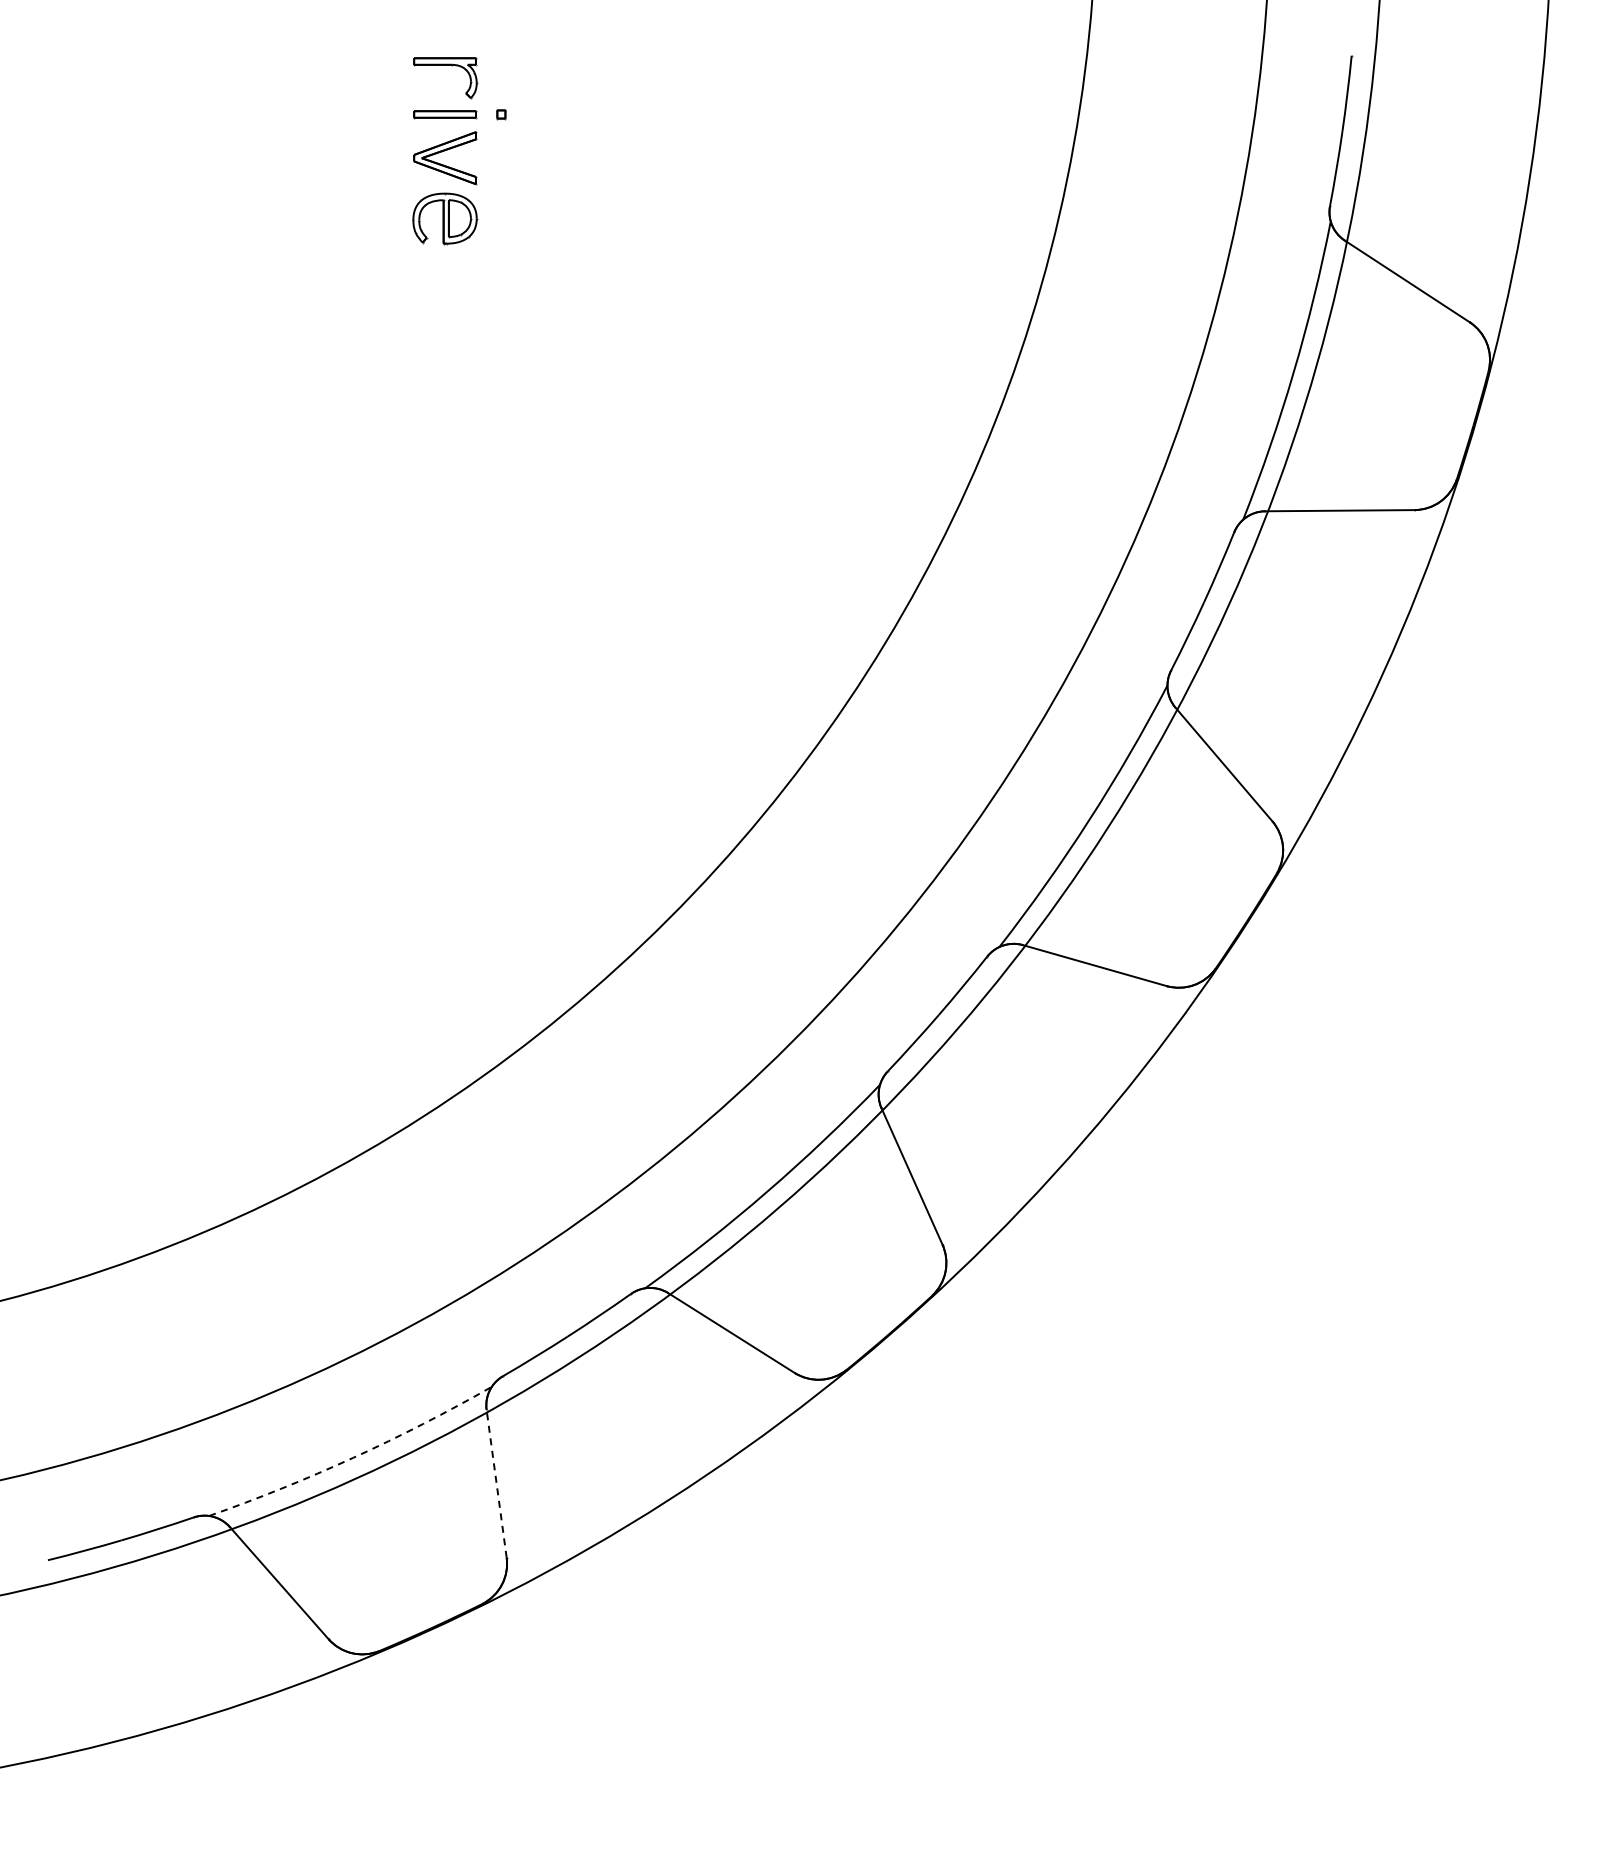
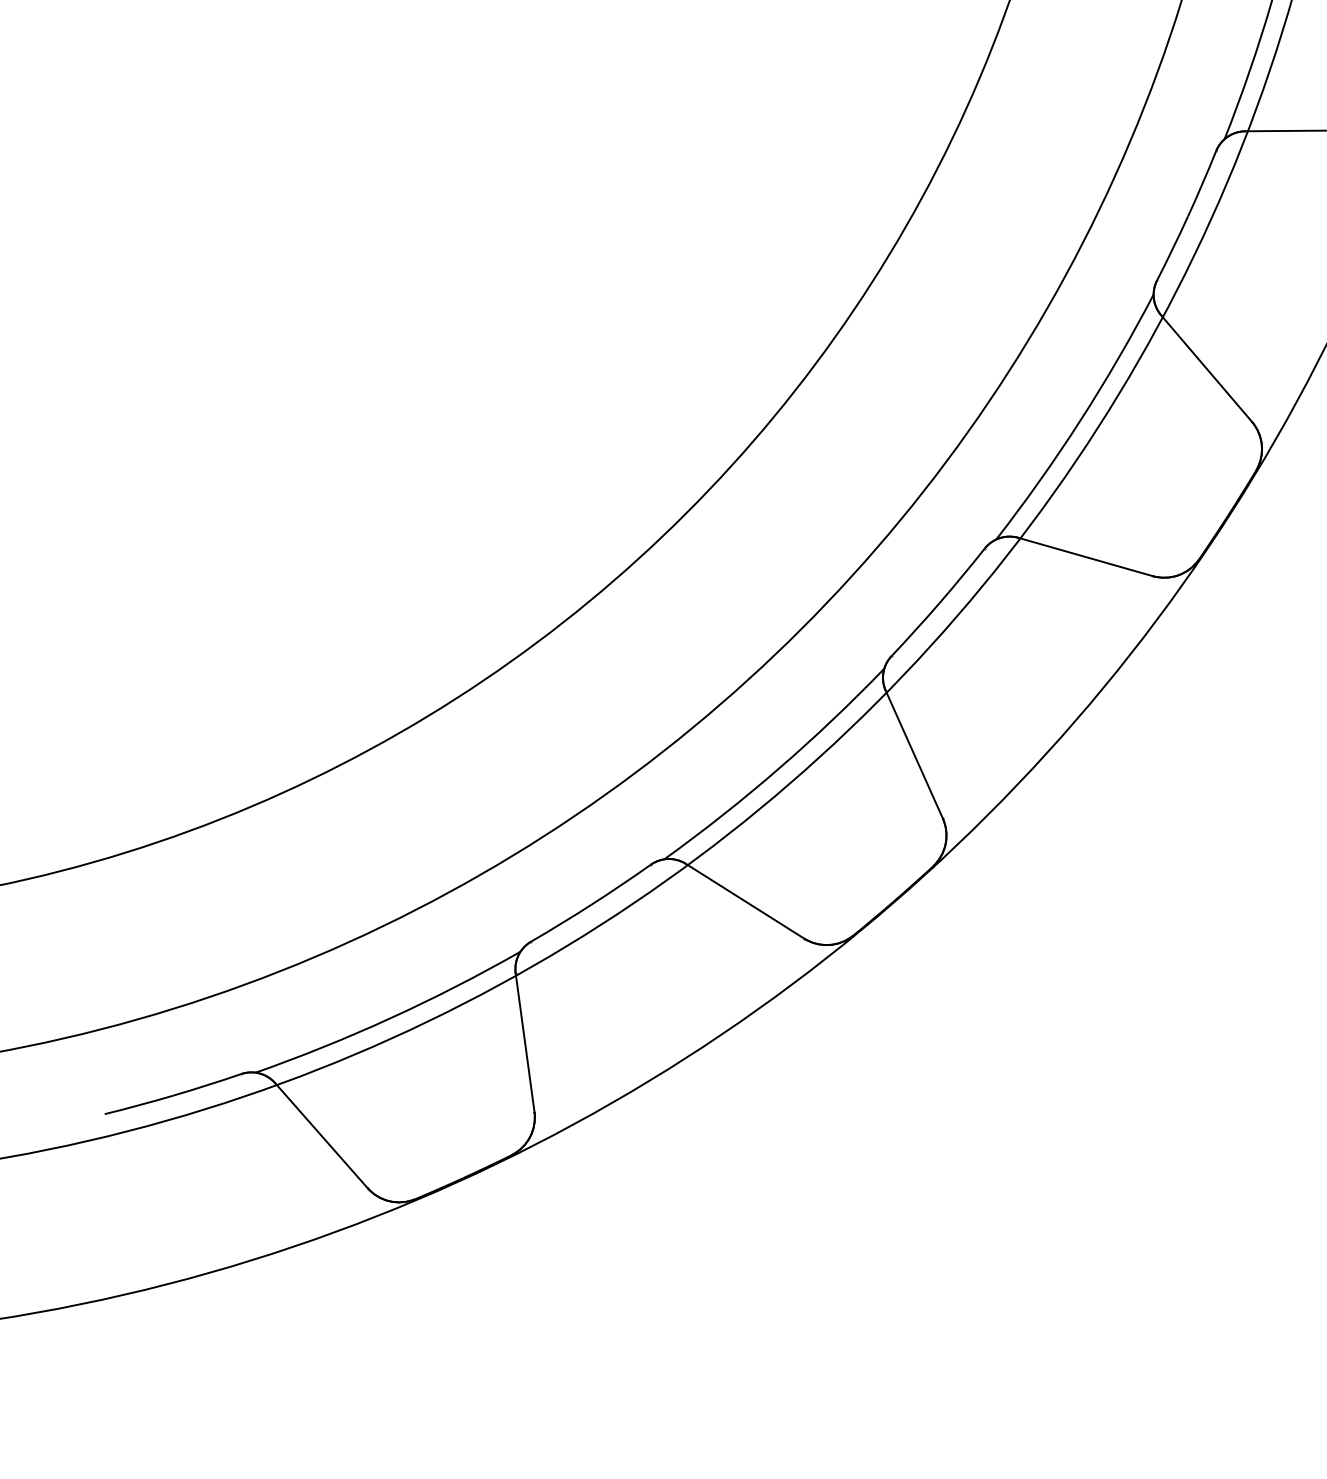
arc: (353, 1457) -> (390, 1017), dashed -> solid
line: (496, 1483) -> (524, 1042), dashed -> solid

